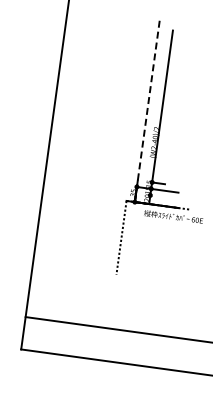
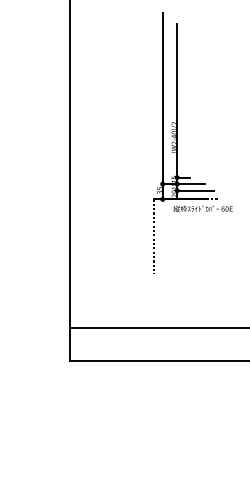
line: (147, 110) -> (162, 106), dashed -> solid
line: (168, 197) -> (195, 190), added

